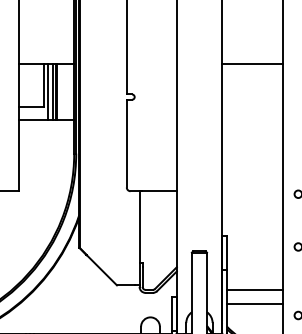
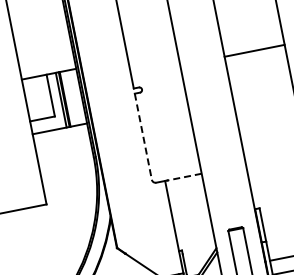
line: (252, 63) -> (254, 50), moved
line: (48, 91) -> (56, 100), removed
line: (126, 143) -> (143, 136), solid -> dashed
line: (158, 191) -> (183, 177), solid -> dashed

